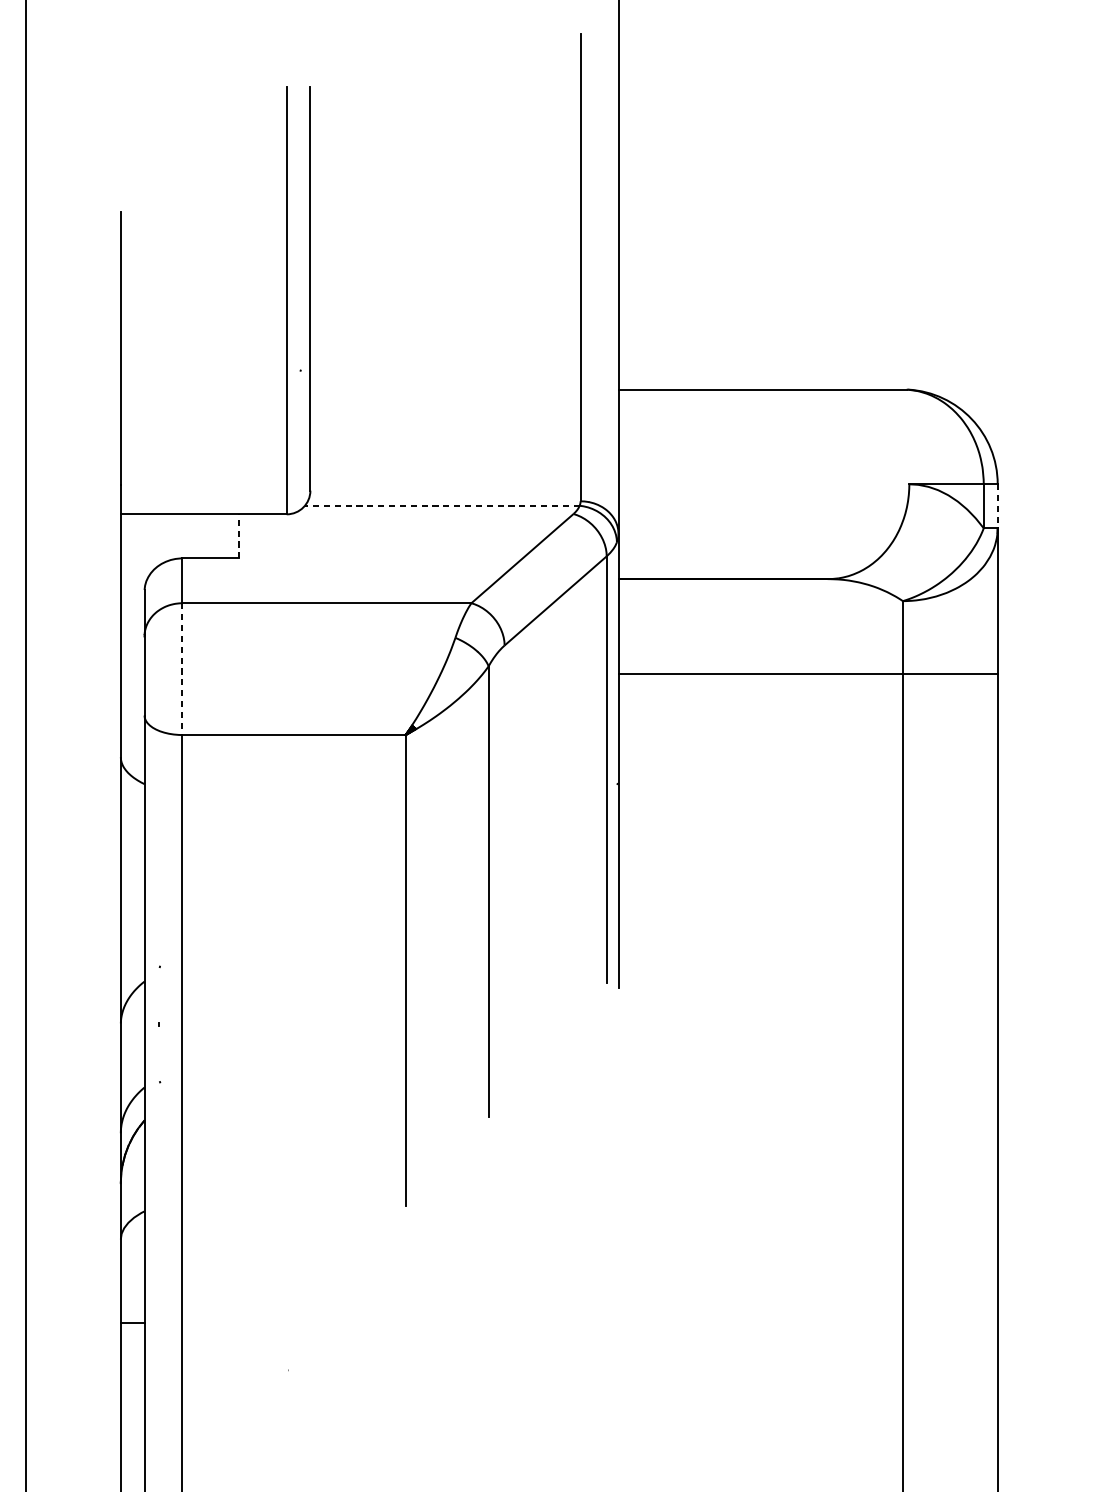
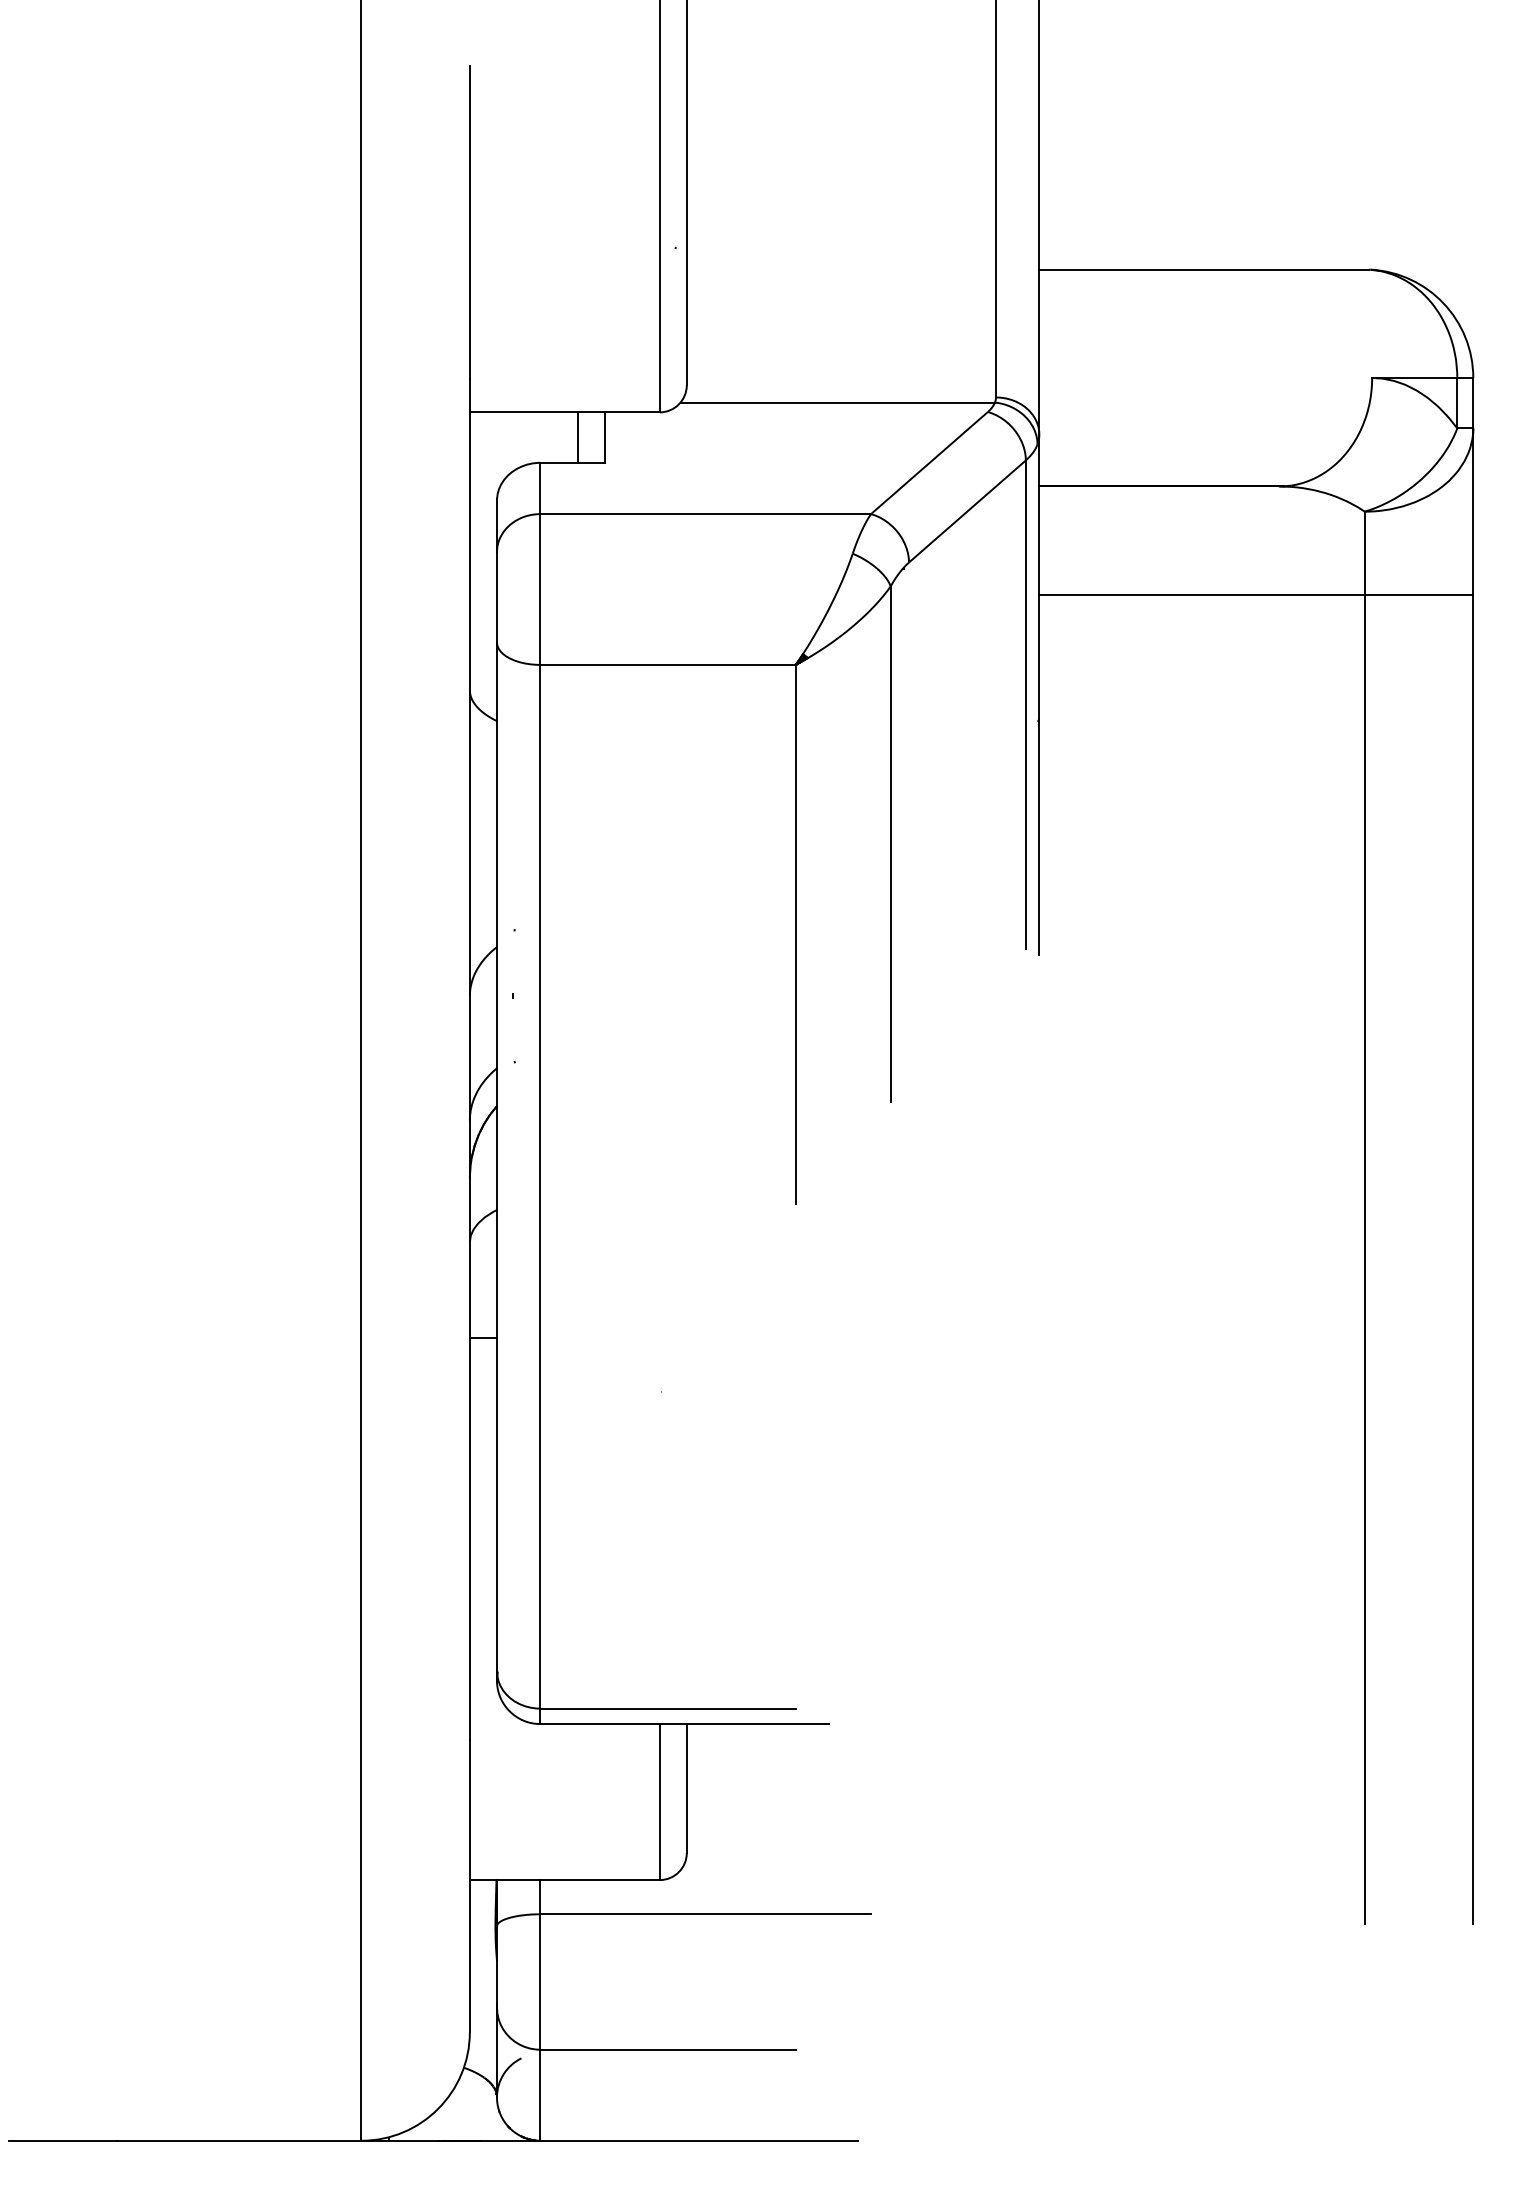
line: (442, 505) -> (837, 402), dashed -> solid
line: (997, 506) -> (1473, 403), dashed -> solid
line: (215, 536) -> (578, 437), added
line: (239, 536) -> (605, 437), dashed -> solid
line: (182, 669) -> (540, 590), dashed -> solid

